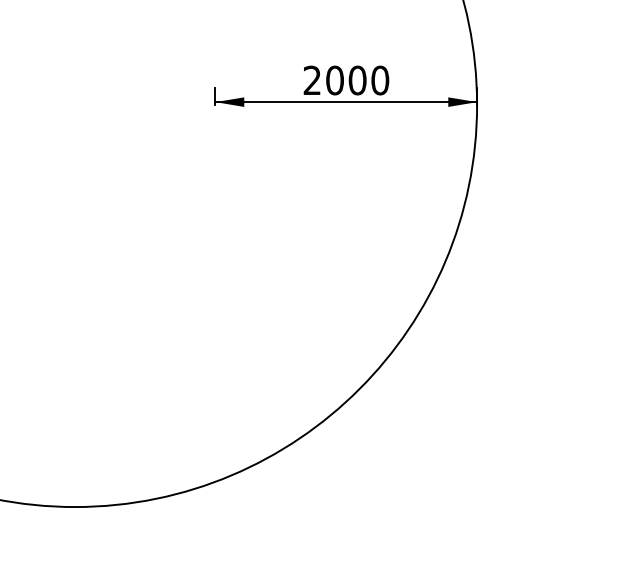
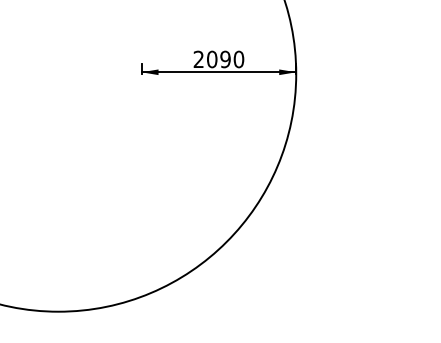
text: (357, 80) -> (225, 59), 2000 -> 2090

